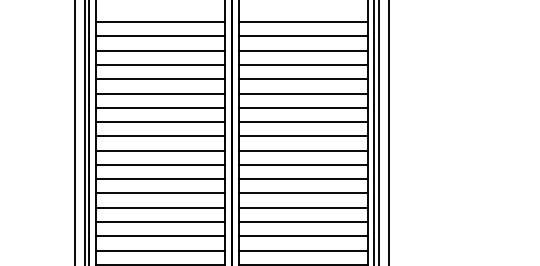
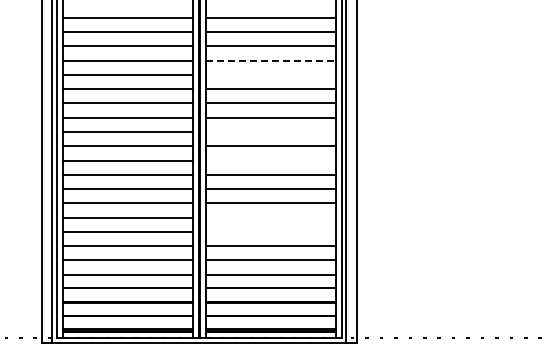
line: (303, 64) -> (270, 60), solid -> dashed
line: (303, 78) -> (270, 74), removed
line: (303, 136) -> (270, 132), removed
line: (303, 164) -> (270, 160), removed
line: (303, 221) -> (270, 217), removed
line: (303, 235) -> (270, 231), removed

